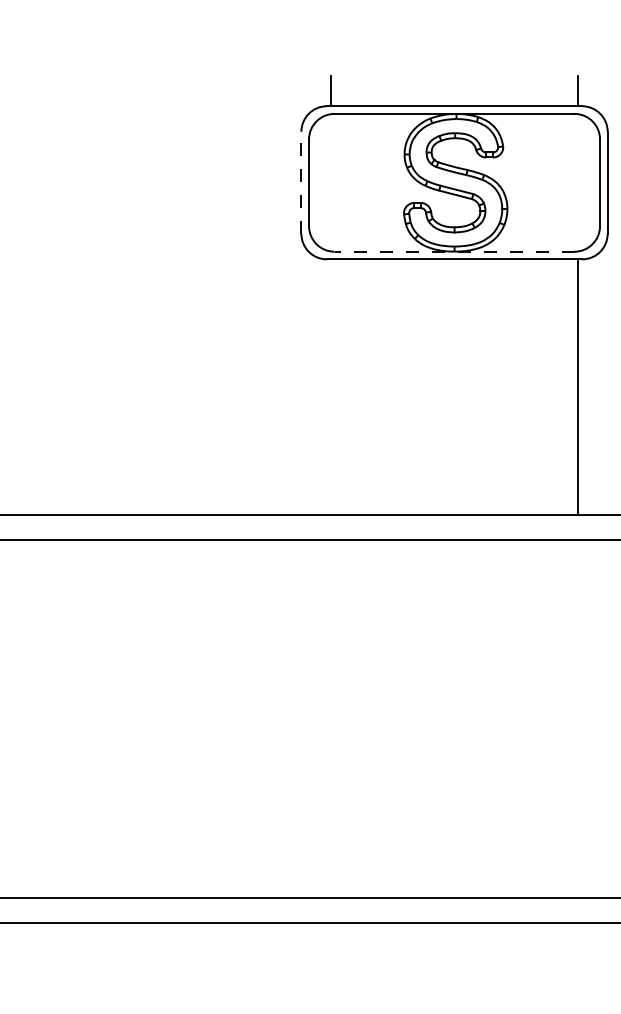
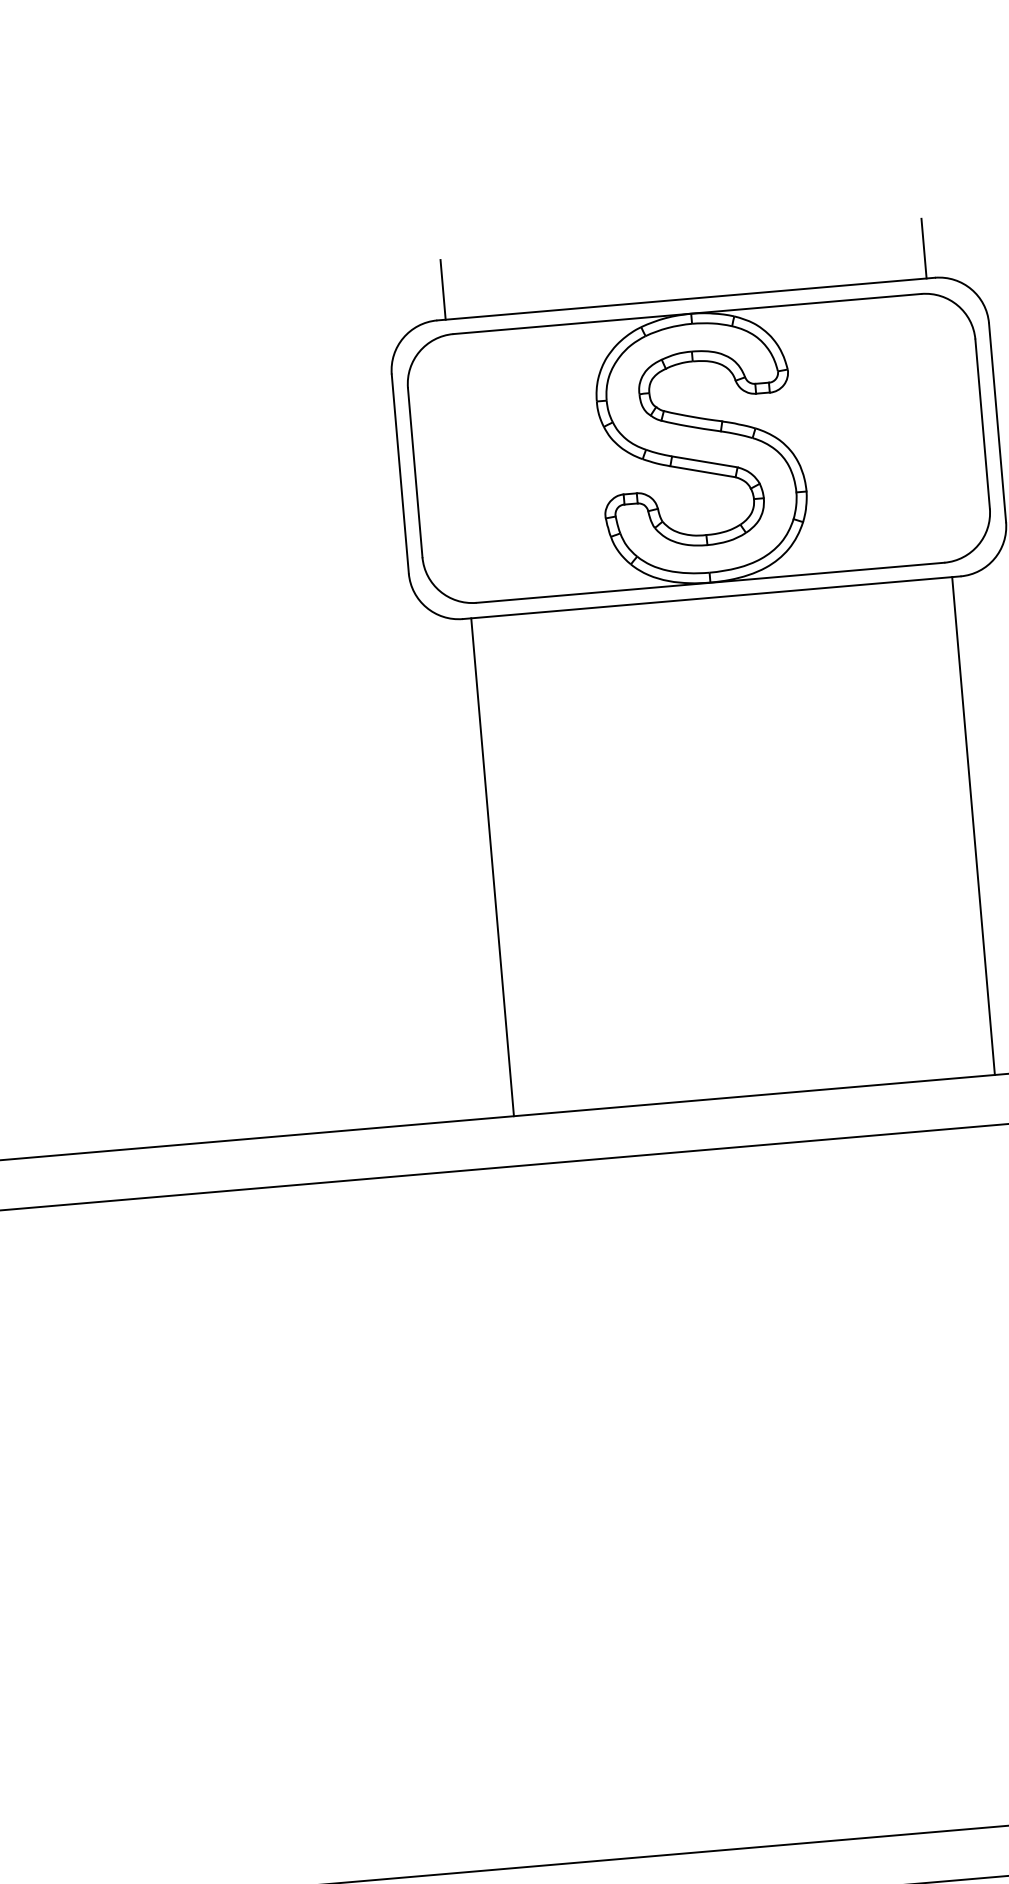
line: (301, 182) -> (400, 473), dashed -> solid
line: (454, 251) -> (710, 582), dashed -> solid
line: (331, 386) -> (493, 866), added

